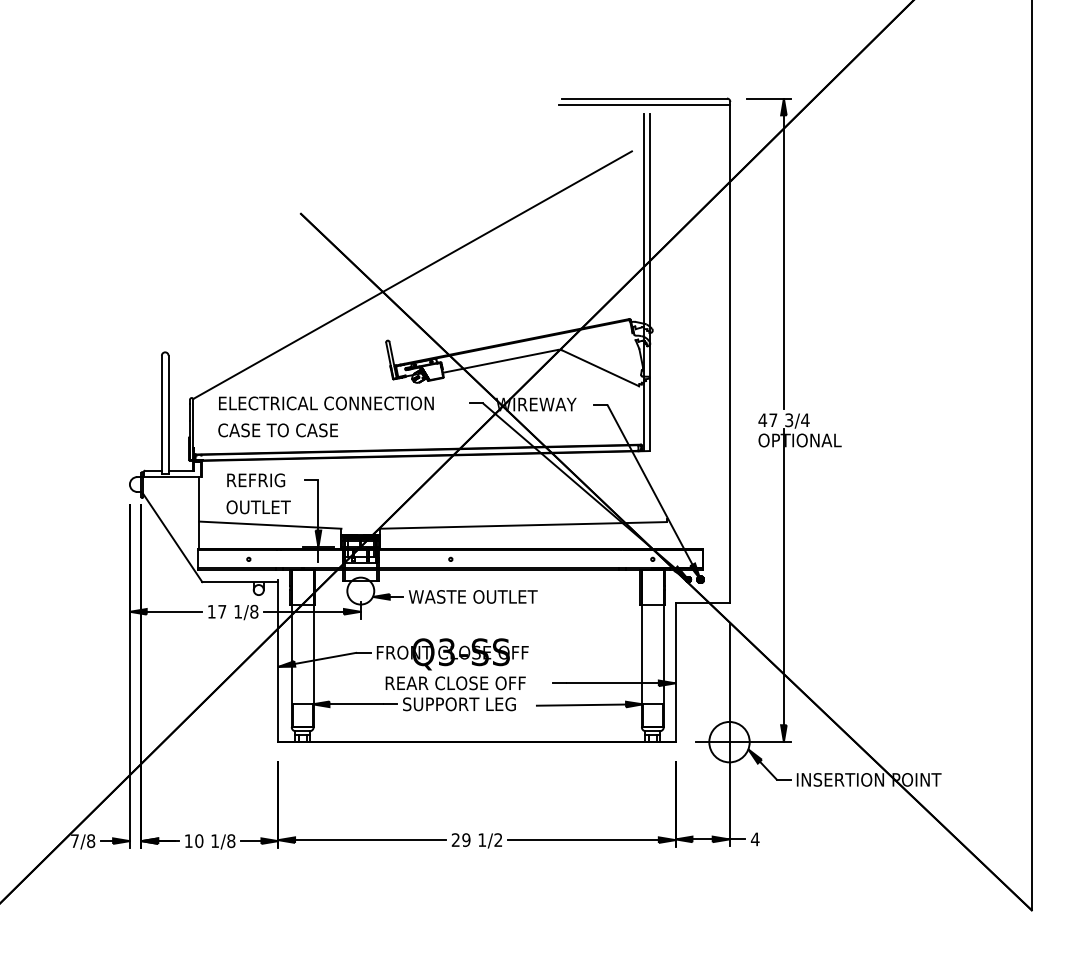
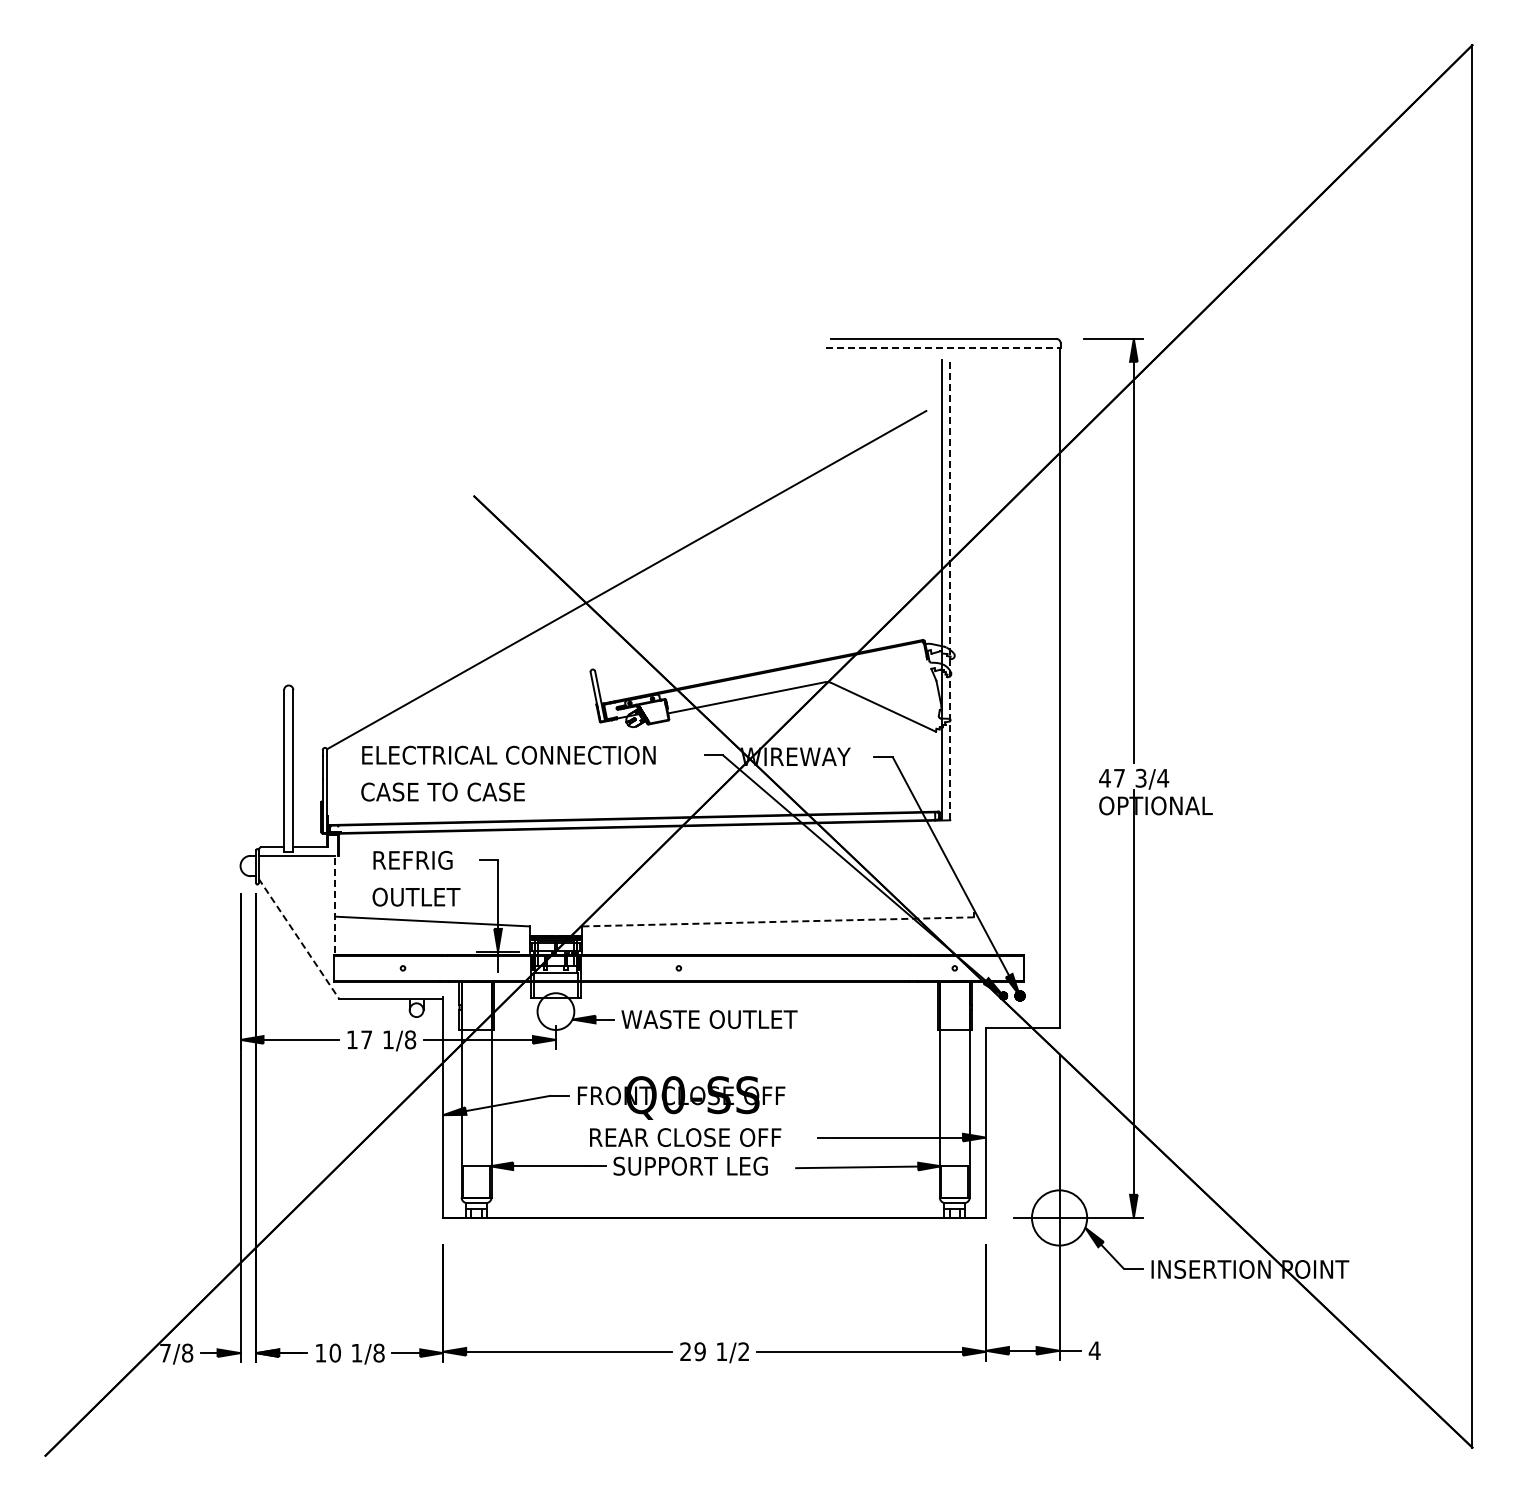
line: (644, 104) -> (943, 347), solid -> dashed
line: (649, 282) -> (950, 589), solid -> dashed
line: (199, 512) -> (335, 904), solid -> dashed
line: (523, 525) -> (778, 921), solid -> dashed
line: (173, 538) -> (299, 939), solid -> dashed
text: (446, 652) -> (673, 1095), Q3-SS -> Q0-SS

